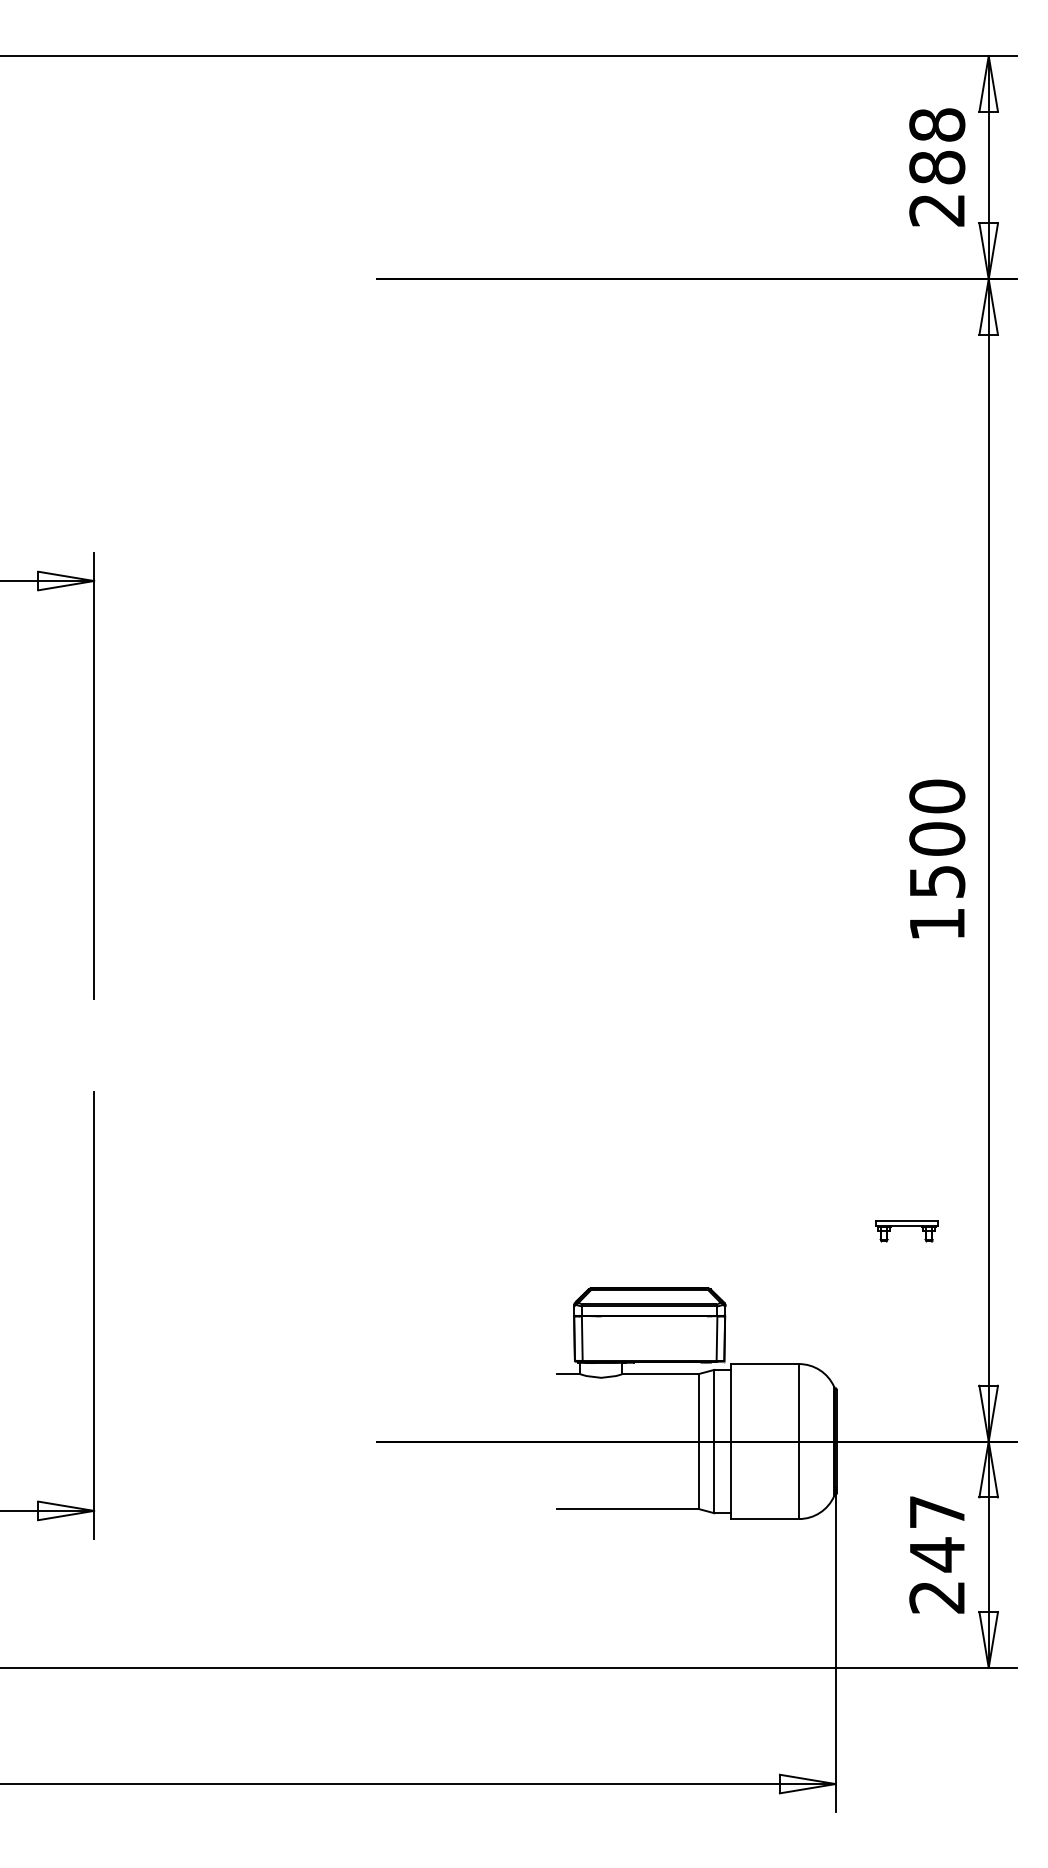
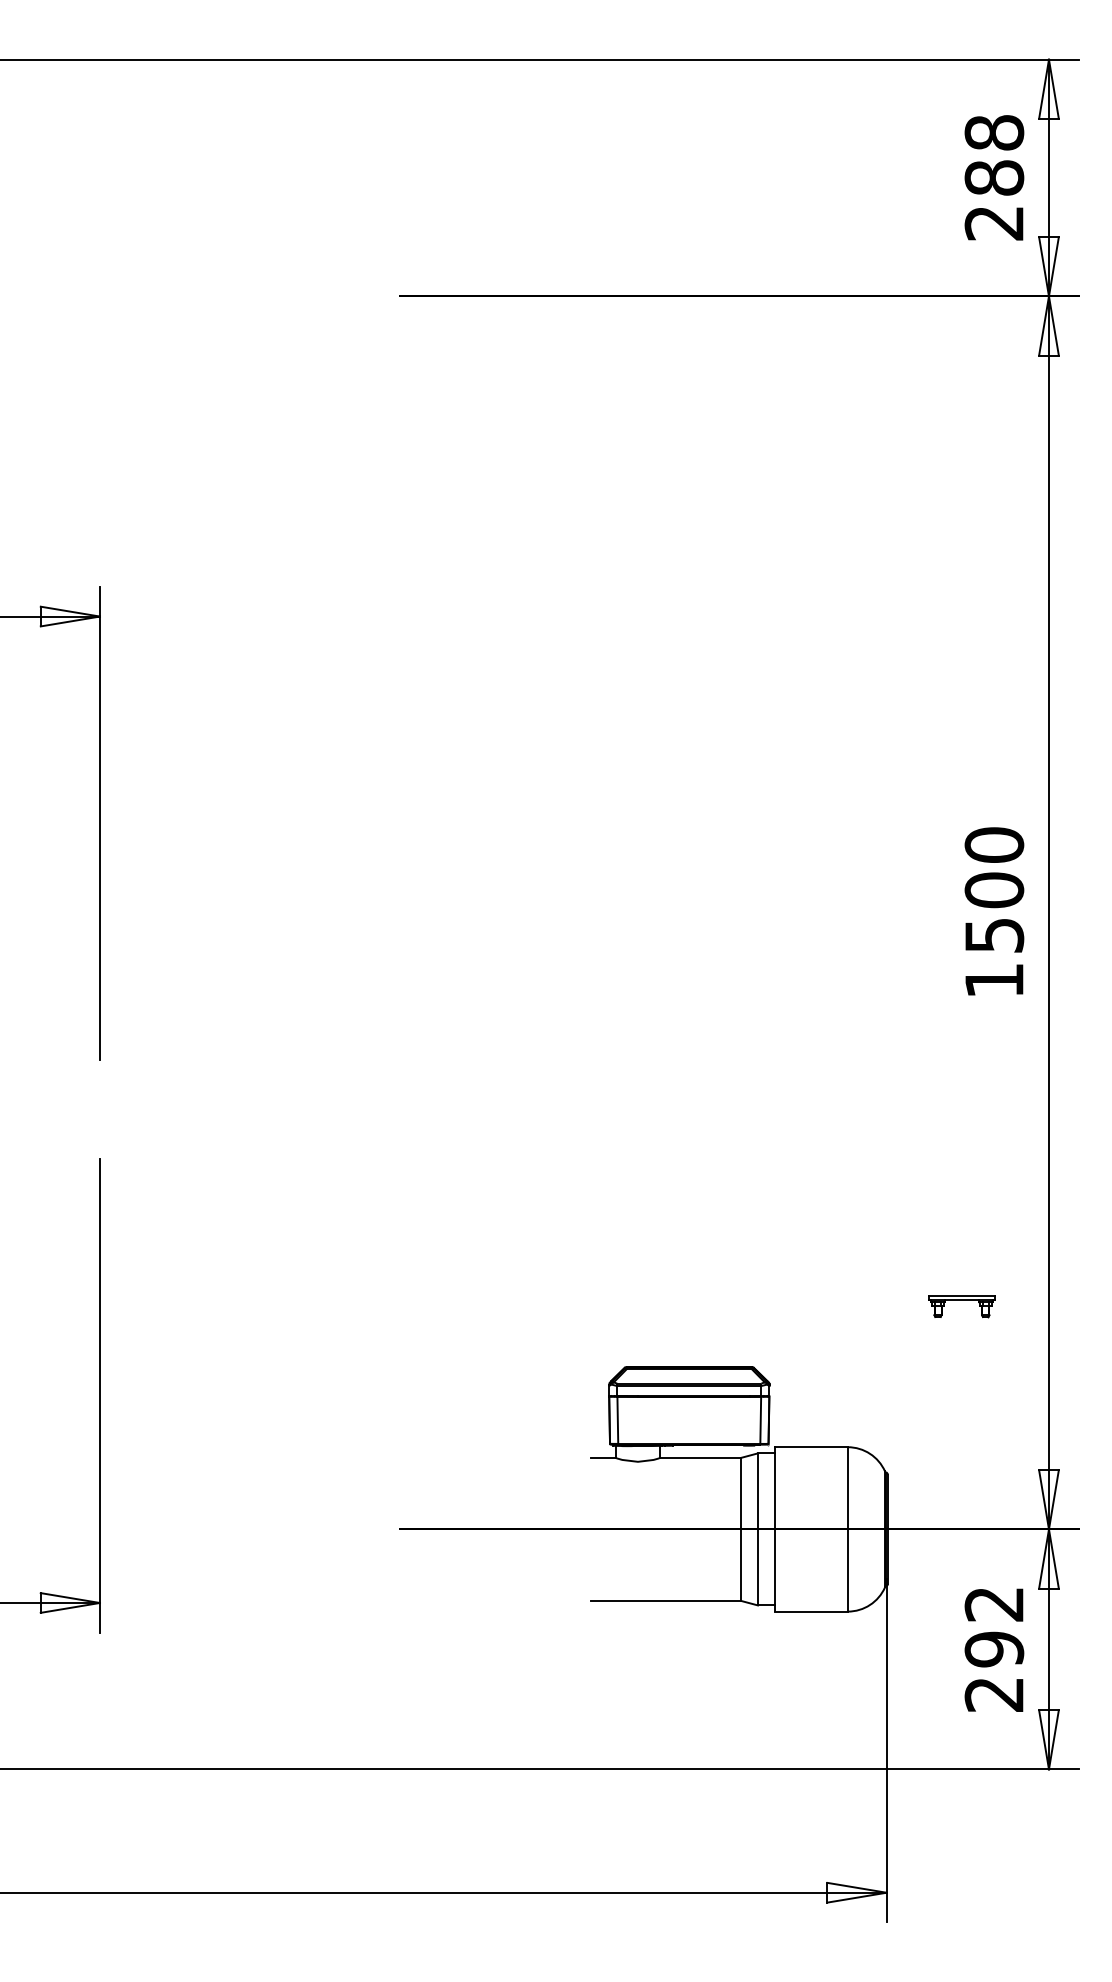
text: (937, 1534) -> (994, 1628), 247 -> 292

